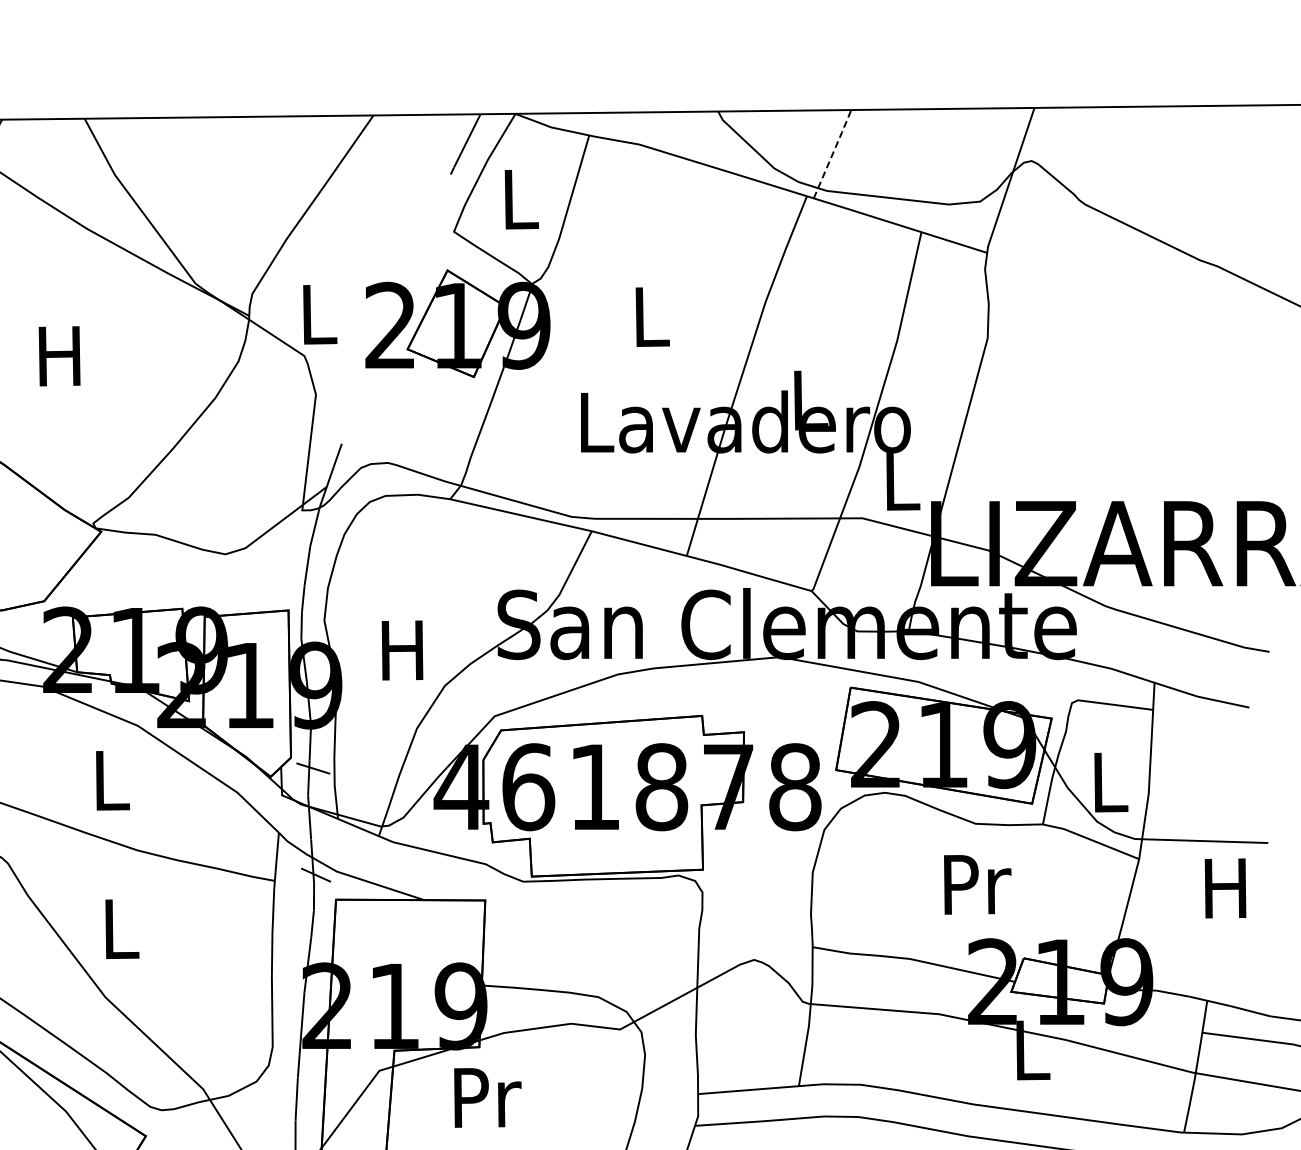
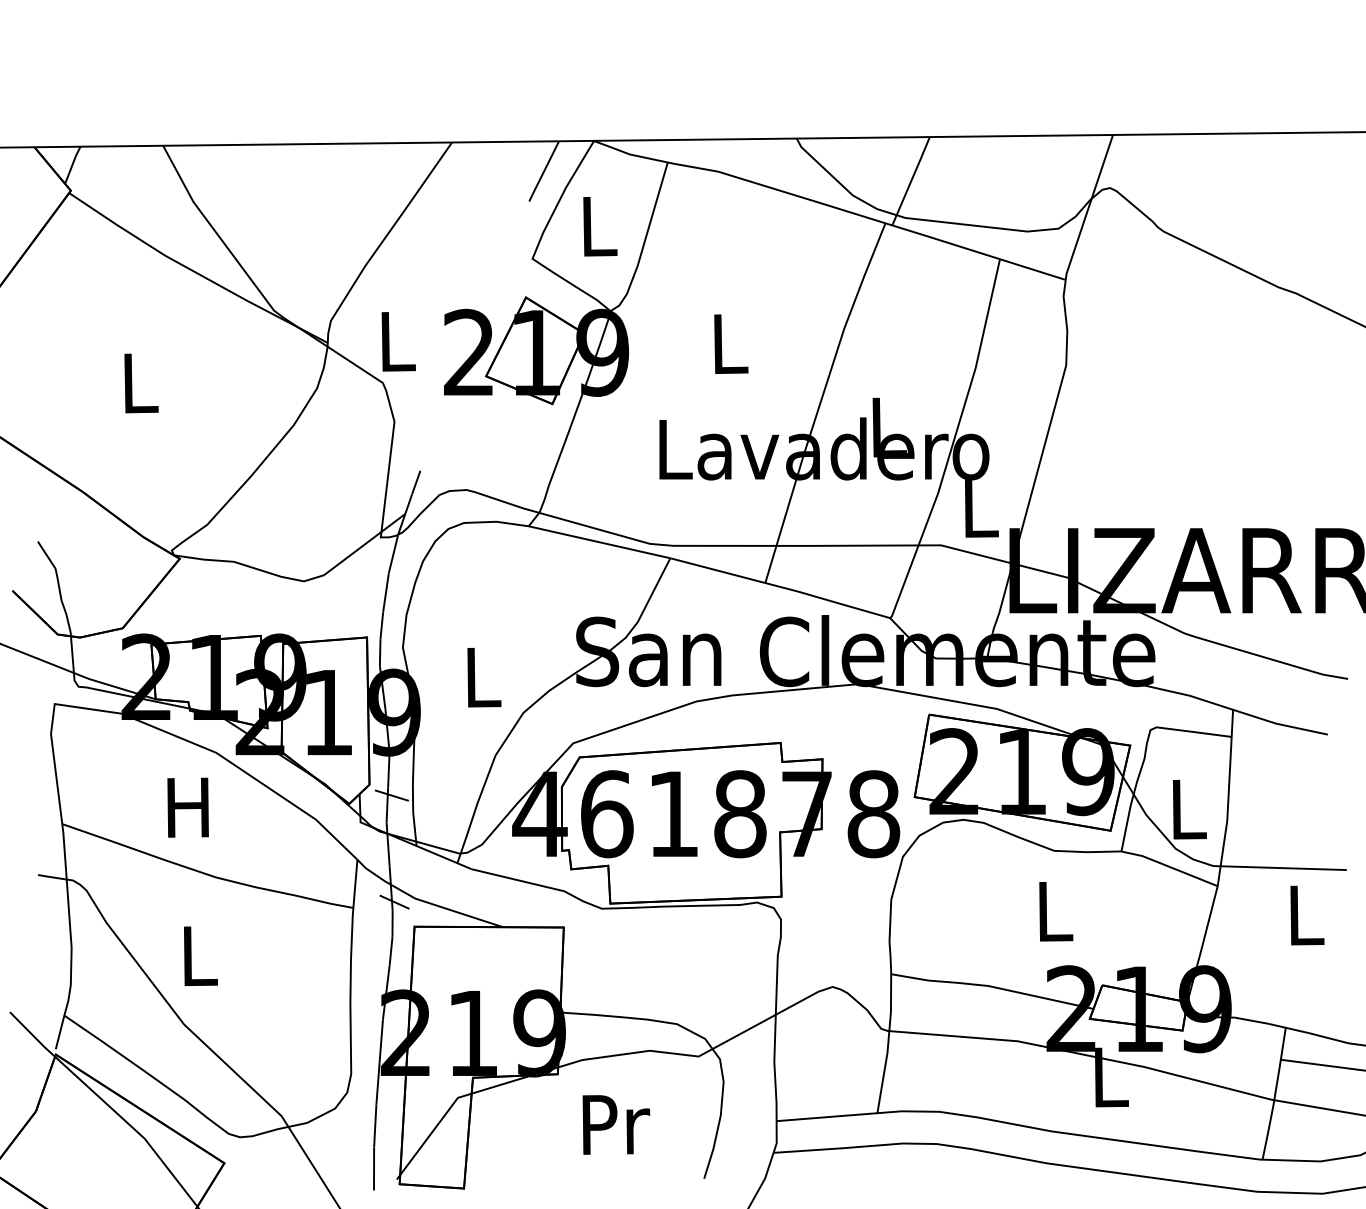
line: (832, 153) -> (911, 180), dashed -> solid
text: (58, 356) -> (137, 383), H -> L
text: (401, 650) -> (480, 677), H -> L
text: (108, 780) -> (187, 807), L -> H
text: (976, 884) -> (1055, 911), Pr -> L
text: (1224, 888) -> (1303, 915), H -> L
text: (487, 1097) -> (616, 1124), moved

